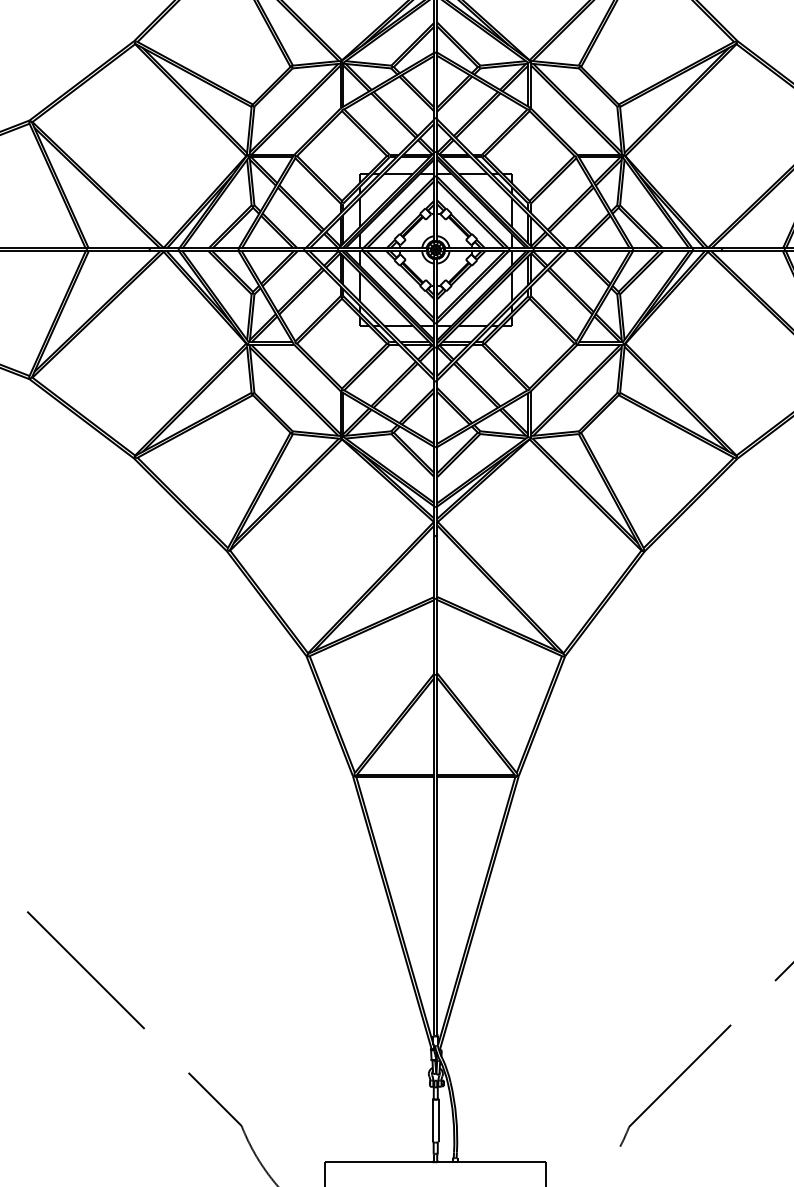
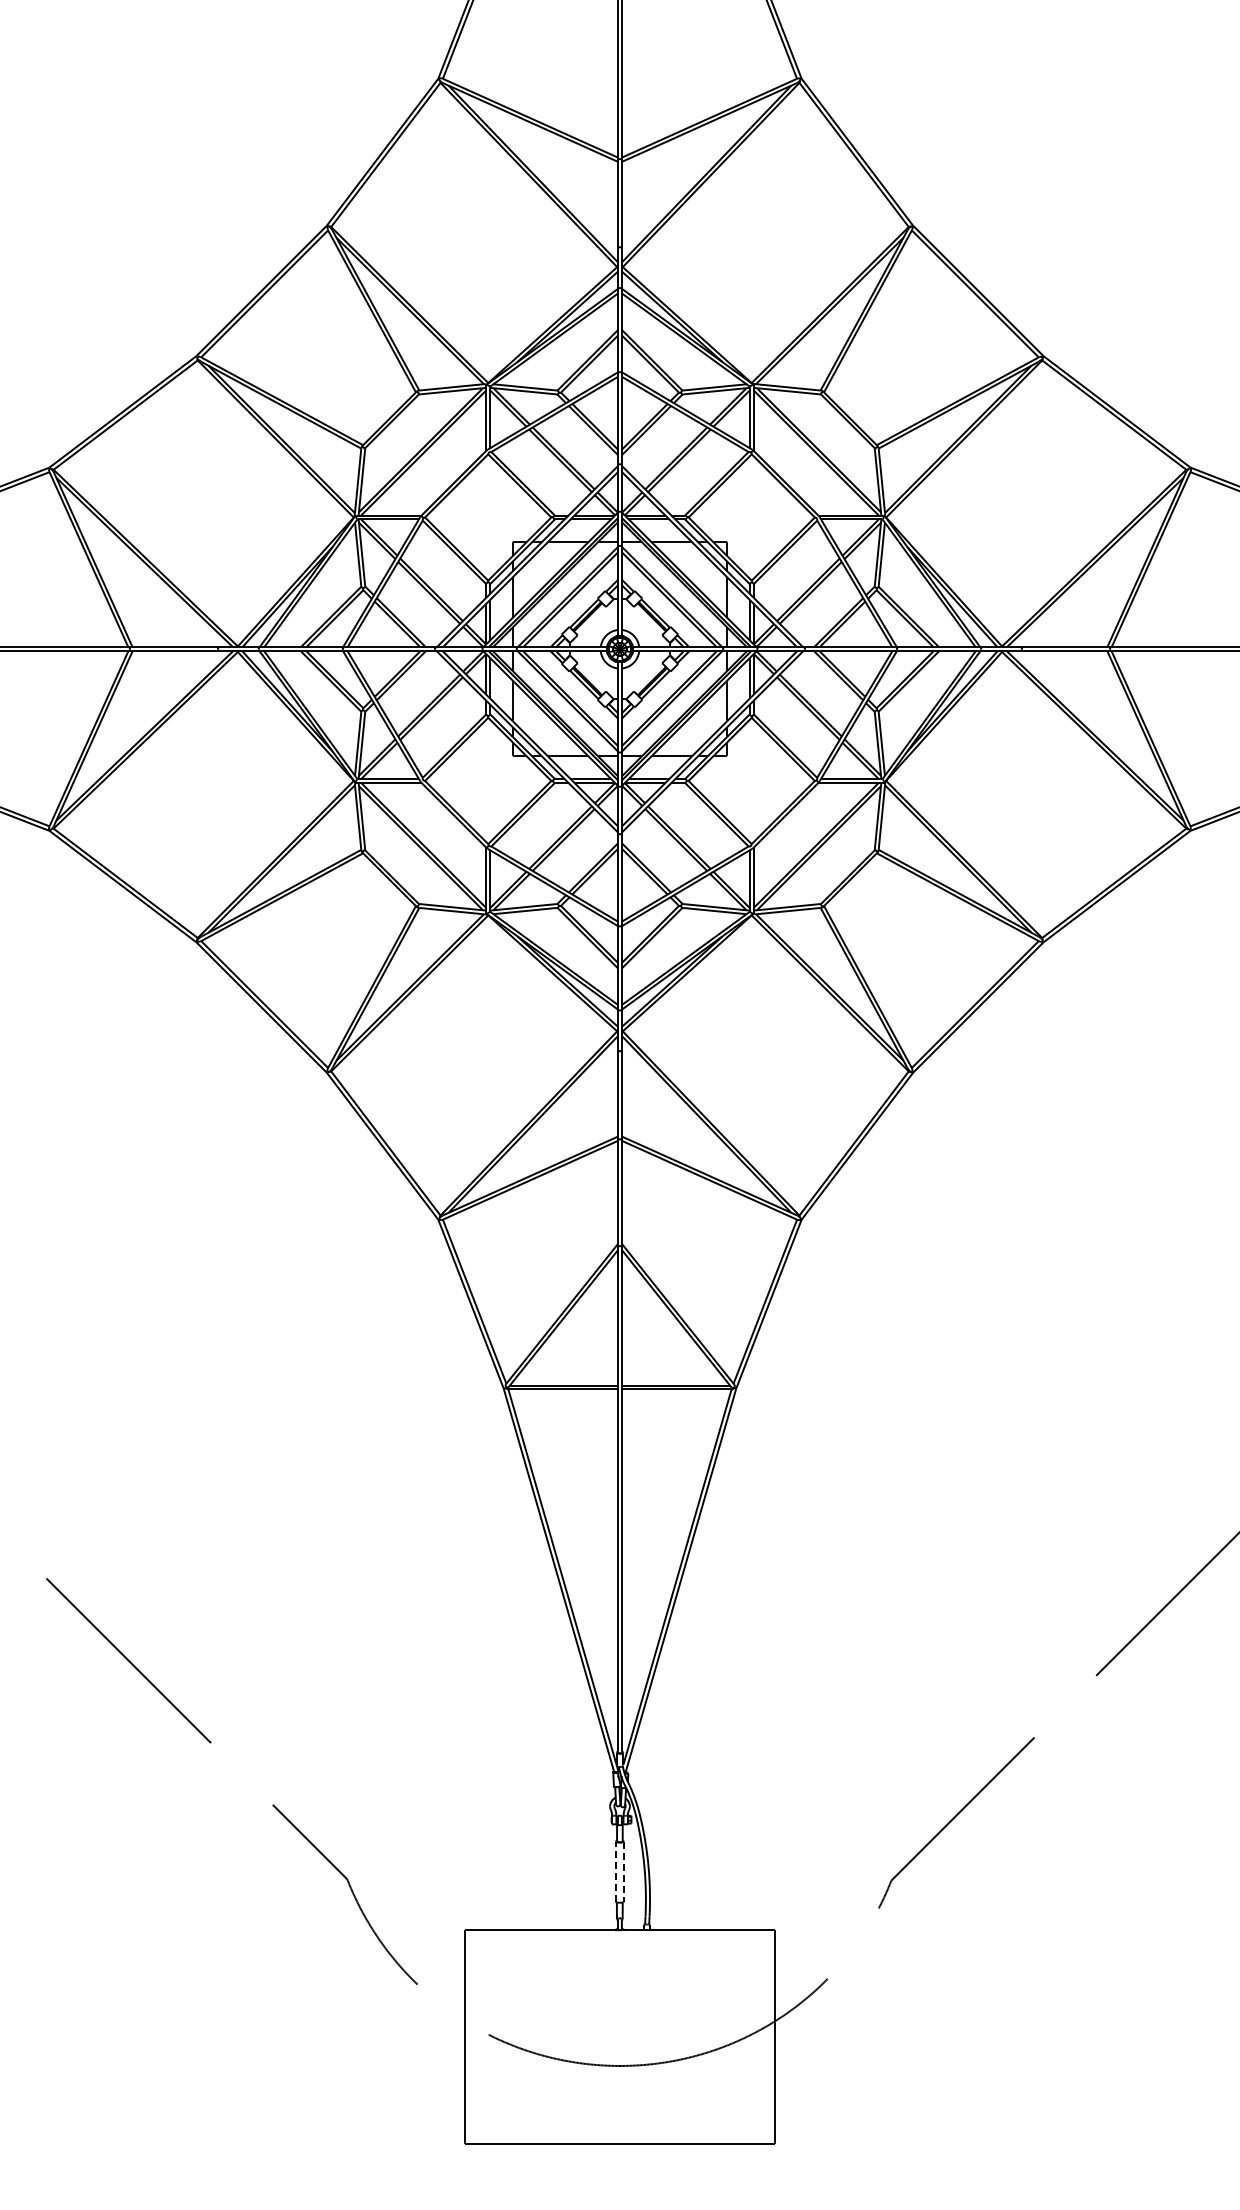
line: (432, 1120) -> (615, 1871), solid -> dashed
line: (439, 1121) -> (624, 1872), solid -> dashed

